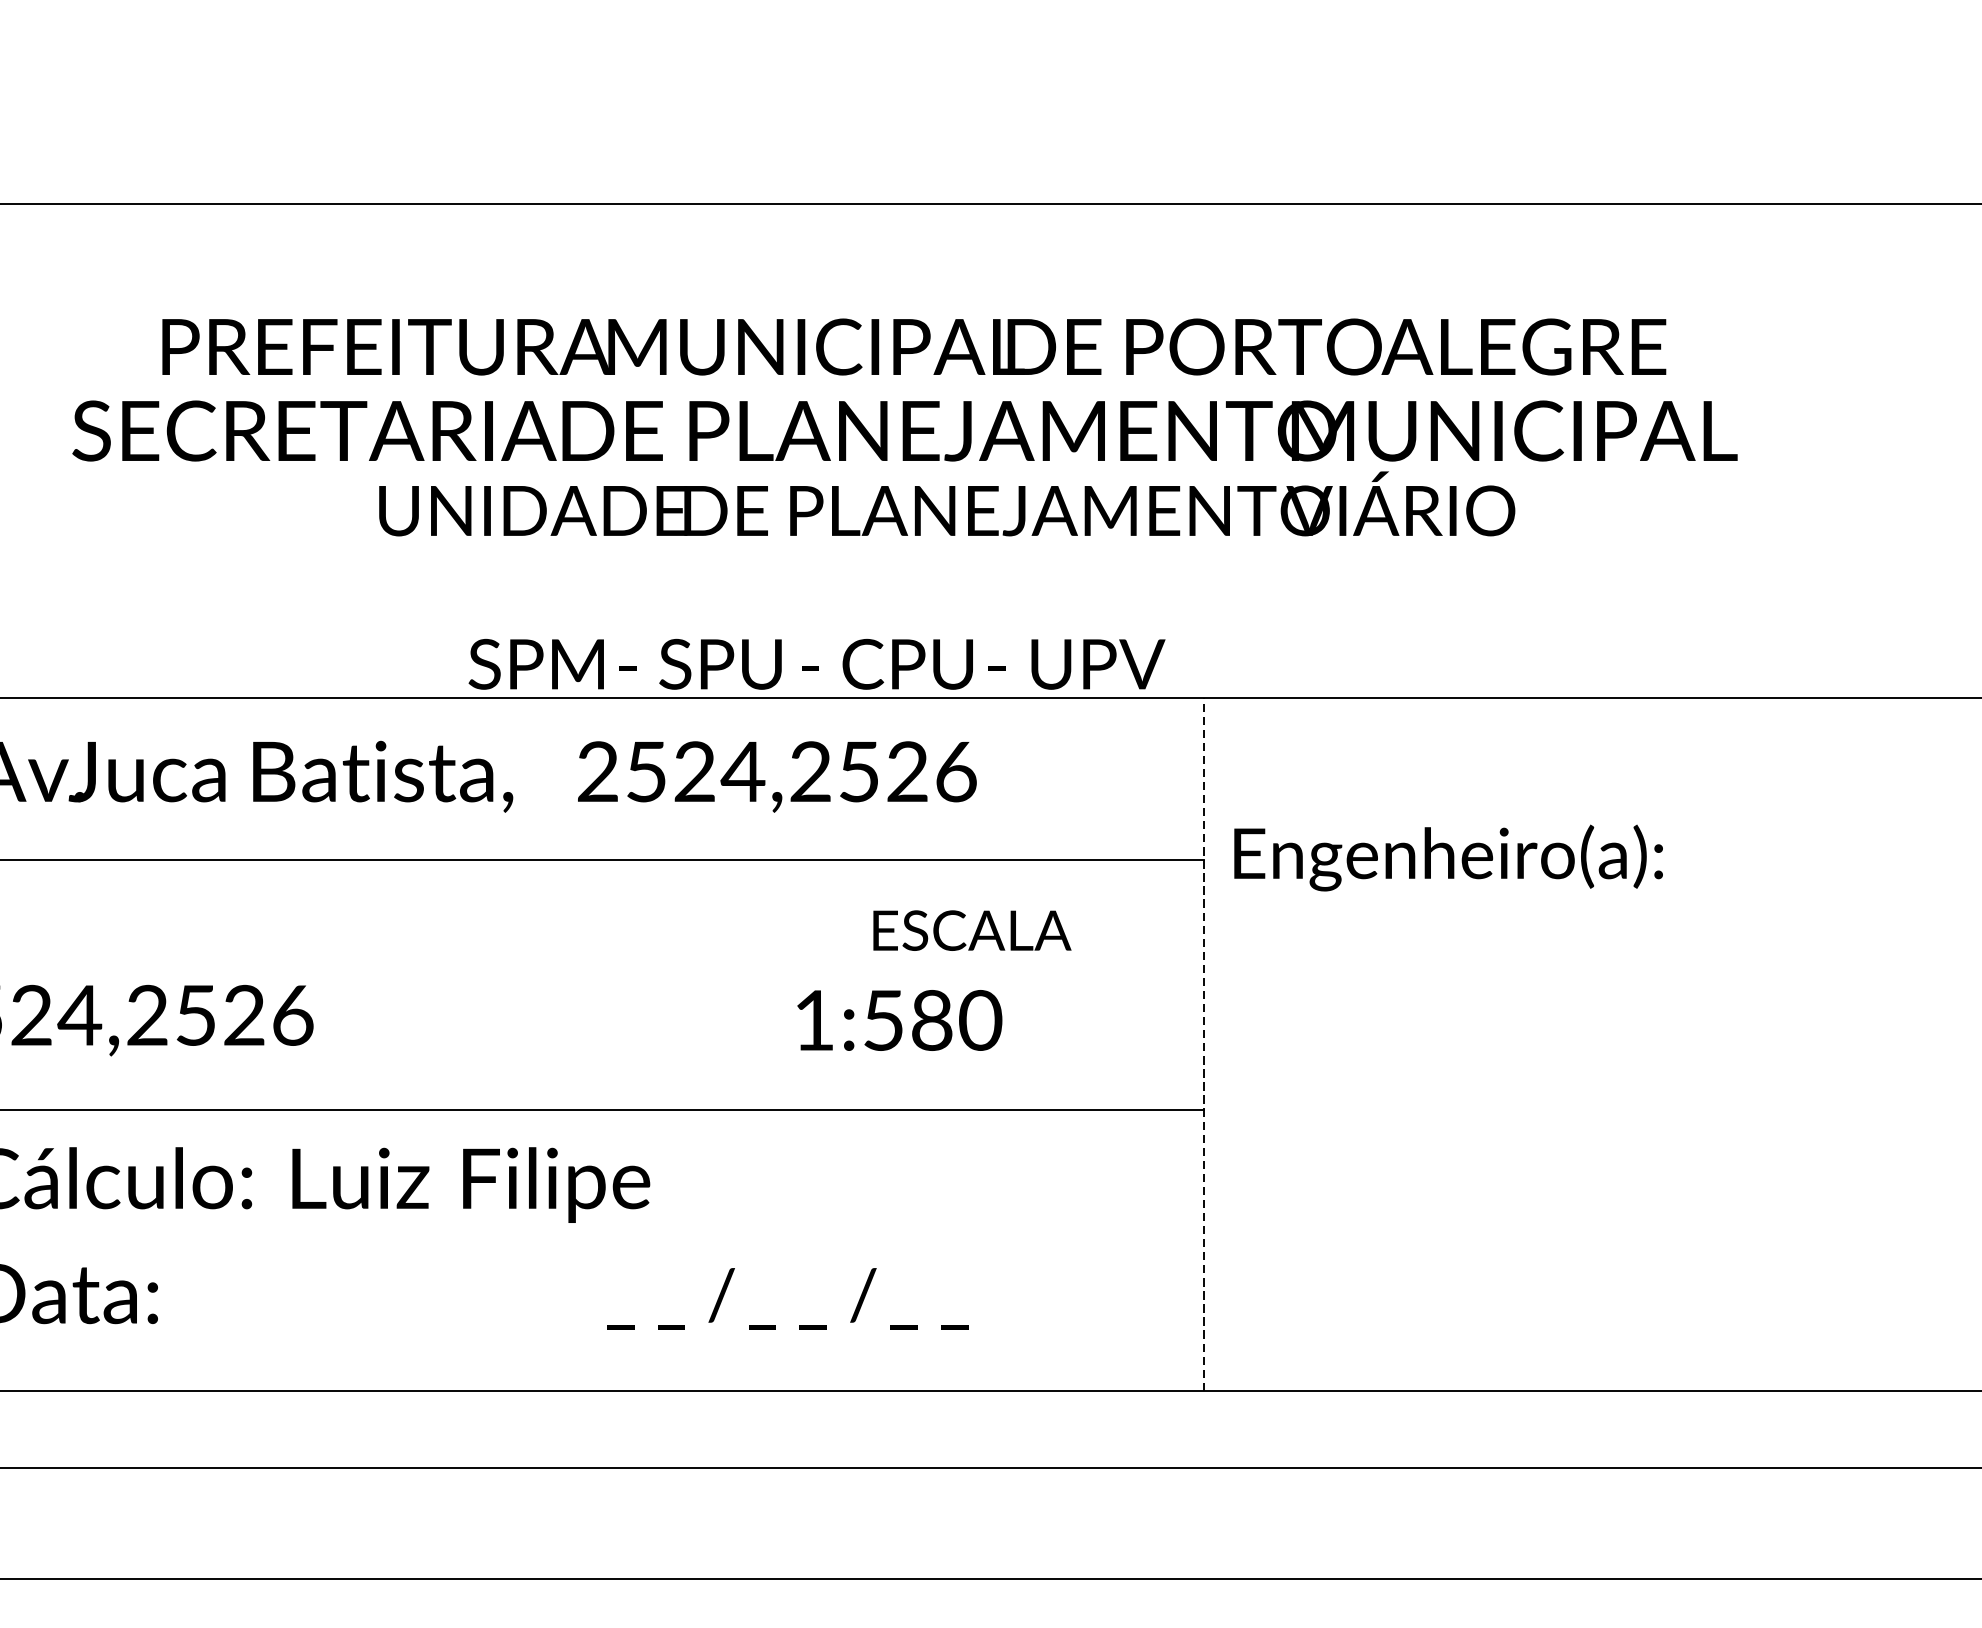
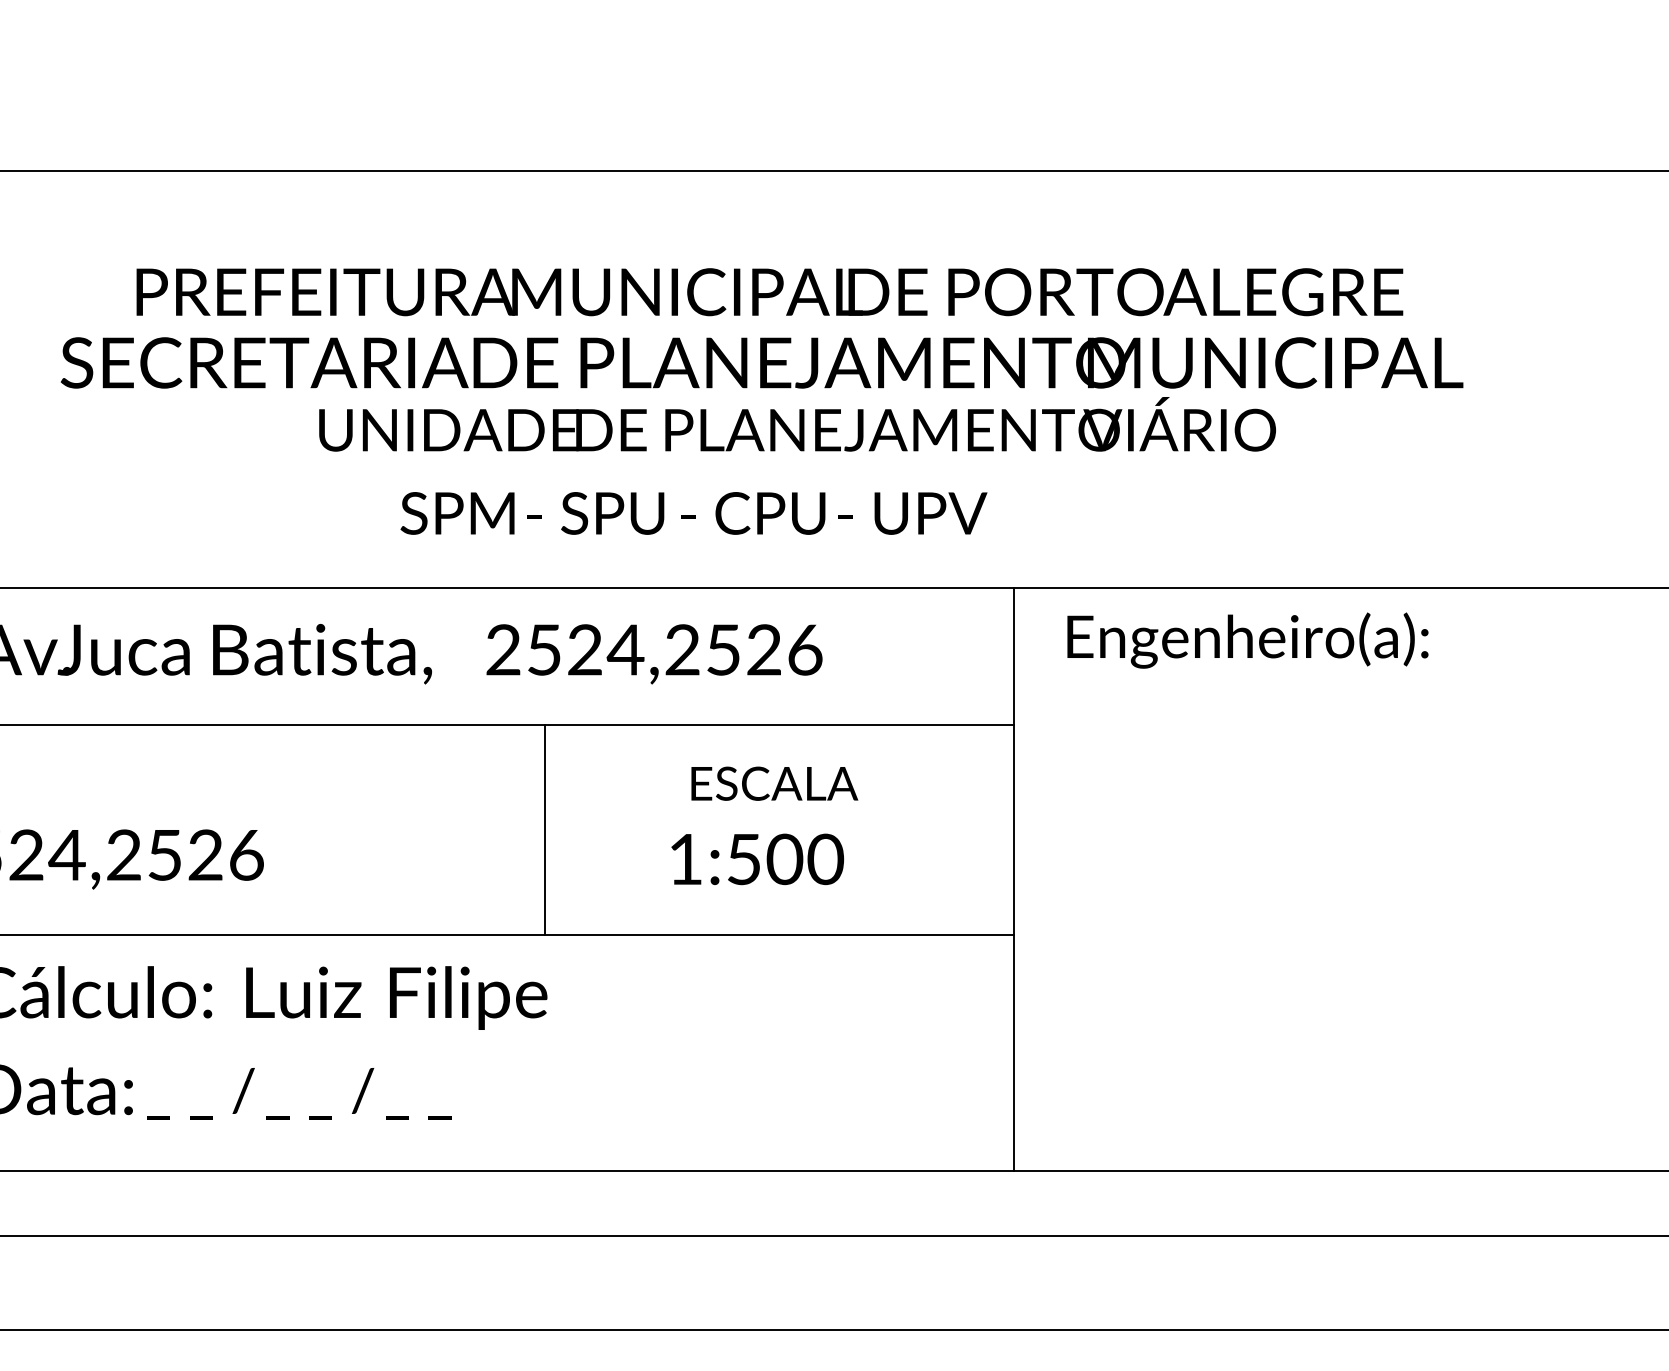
text: (816, 664) -> (693, 513), moved
text: (1448, 857) -> (1247, 640), moved
text: (972, 930) -> (774, 783), moved
line: (646, 984) -> (544, 829), added
text: (931, 1020) -> (784, 859), 1:580 -> 1:500
line: (1203, 1044) -> (1013, 879), dashed -> solid
text: (787, 1298) -> (299, 1093), moved

